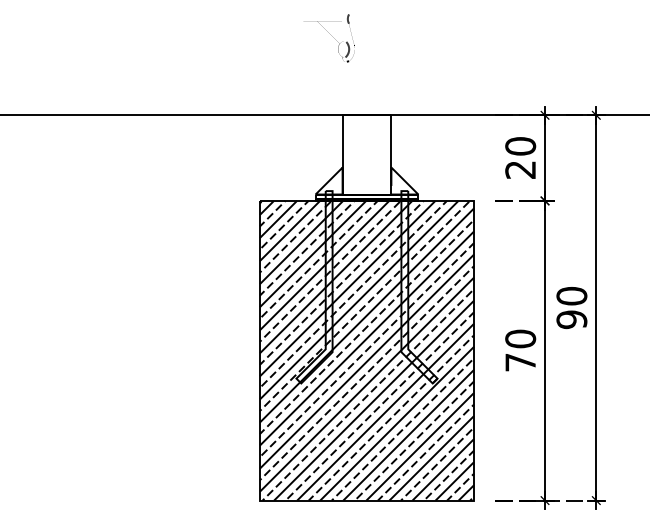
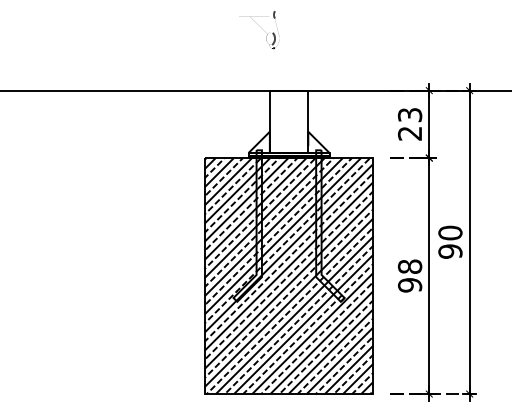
text: (521, 145) -> (410, 114), 20 -> 23
text: (519, 350) -> (409, 275), 70 -> 98

